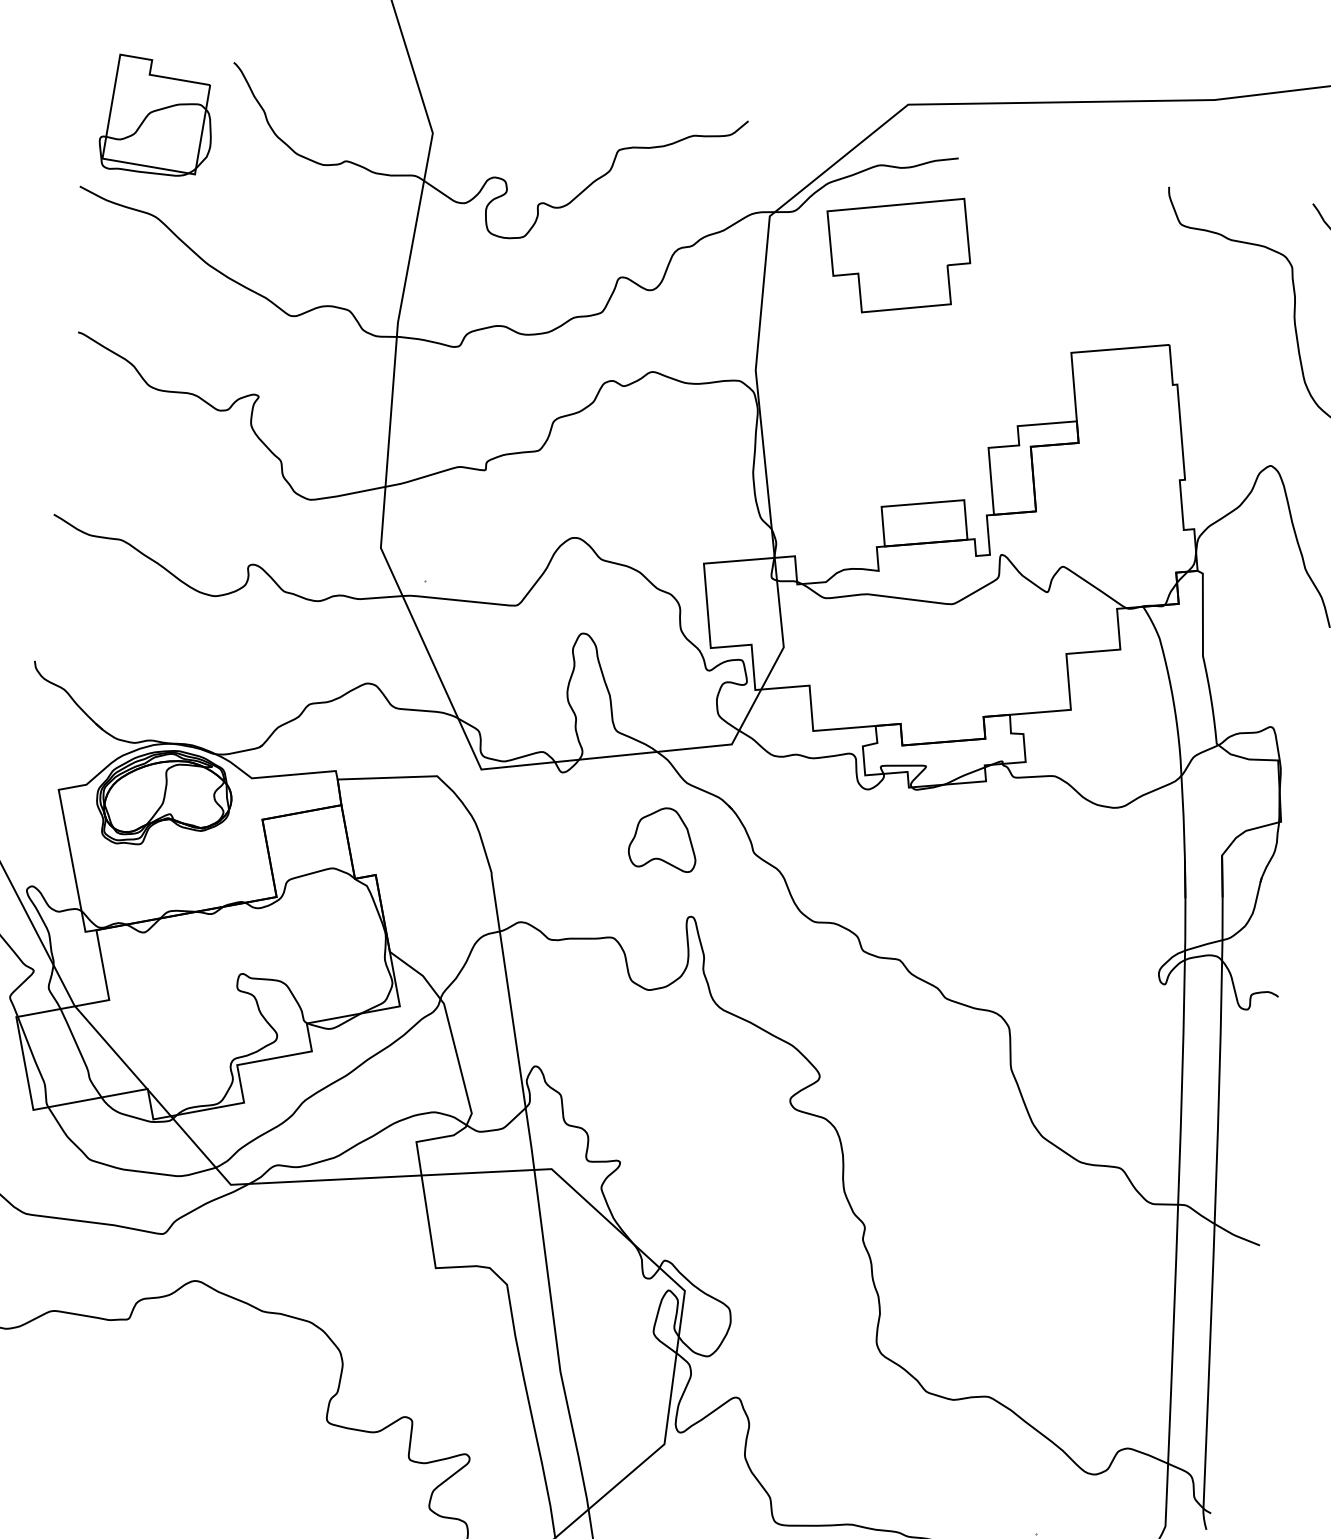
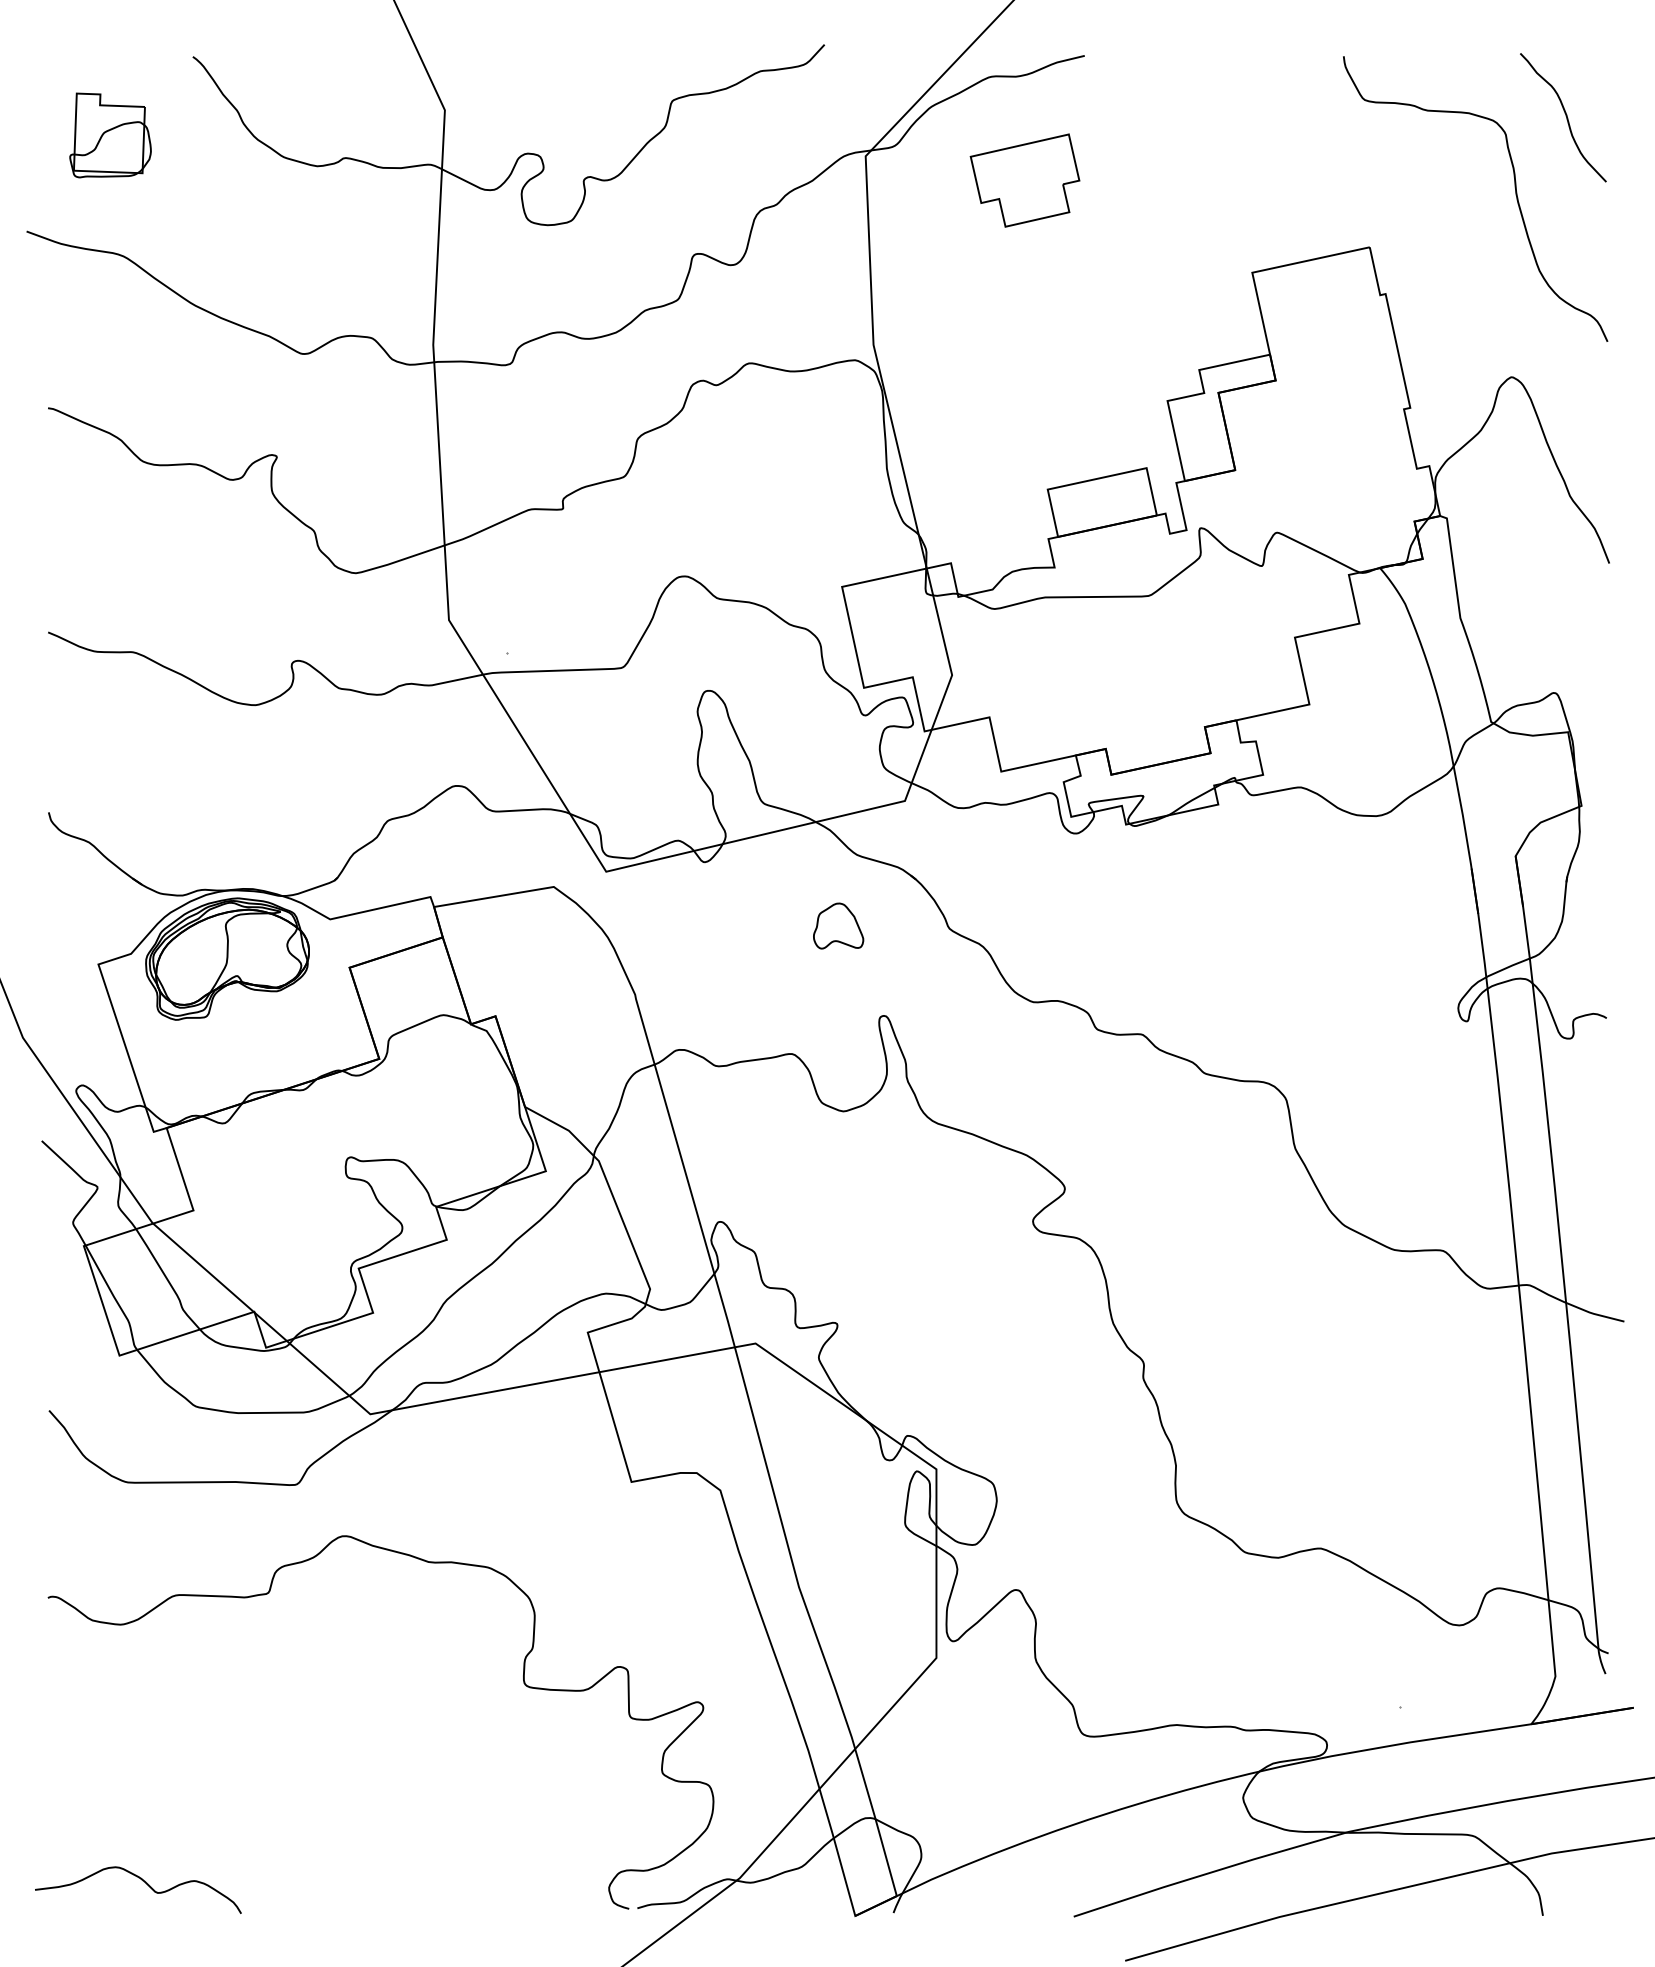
part: (158, 117) -> (110, 135), size x0.6
part: (896, 253) -> (1024, 180), size x0.6
part: (664, 838) -> (838, 925), size x0.6

